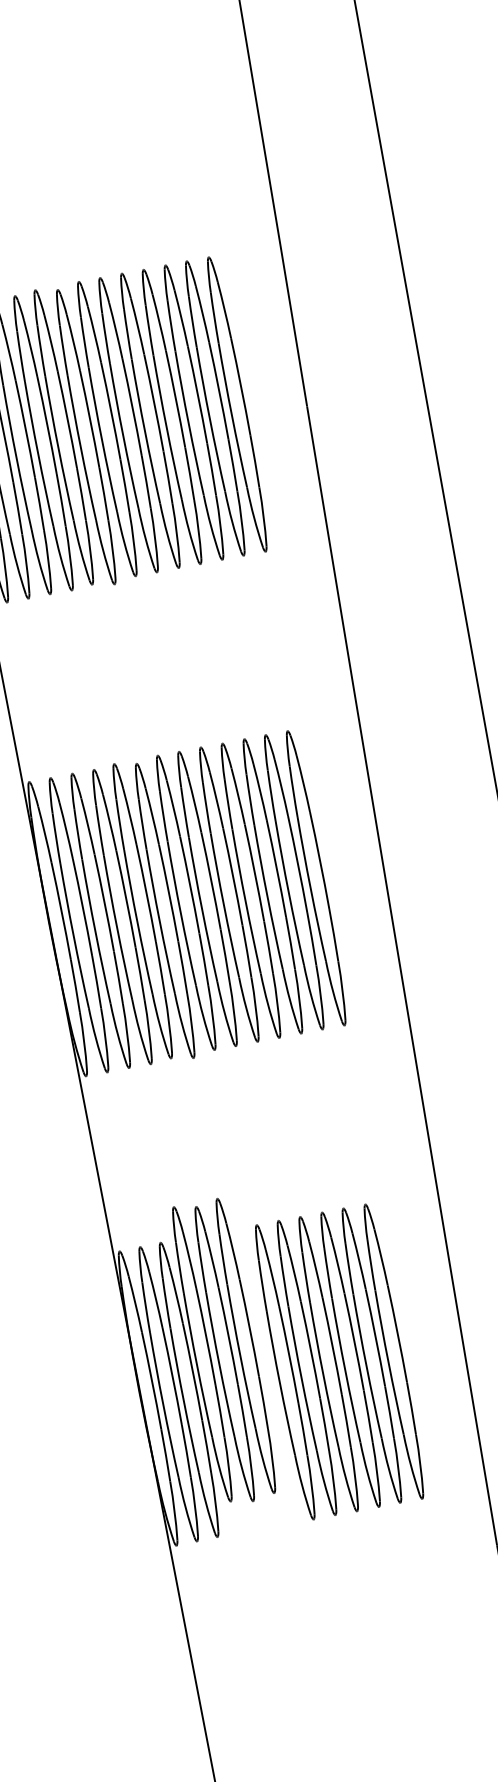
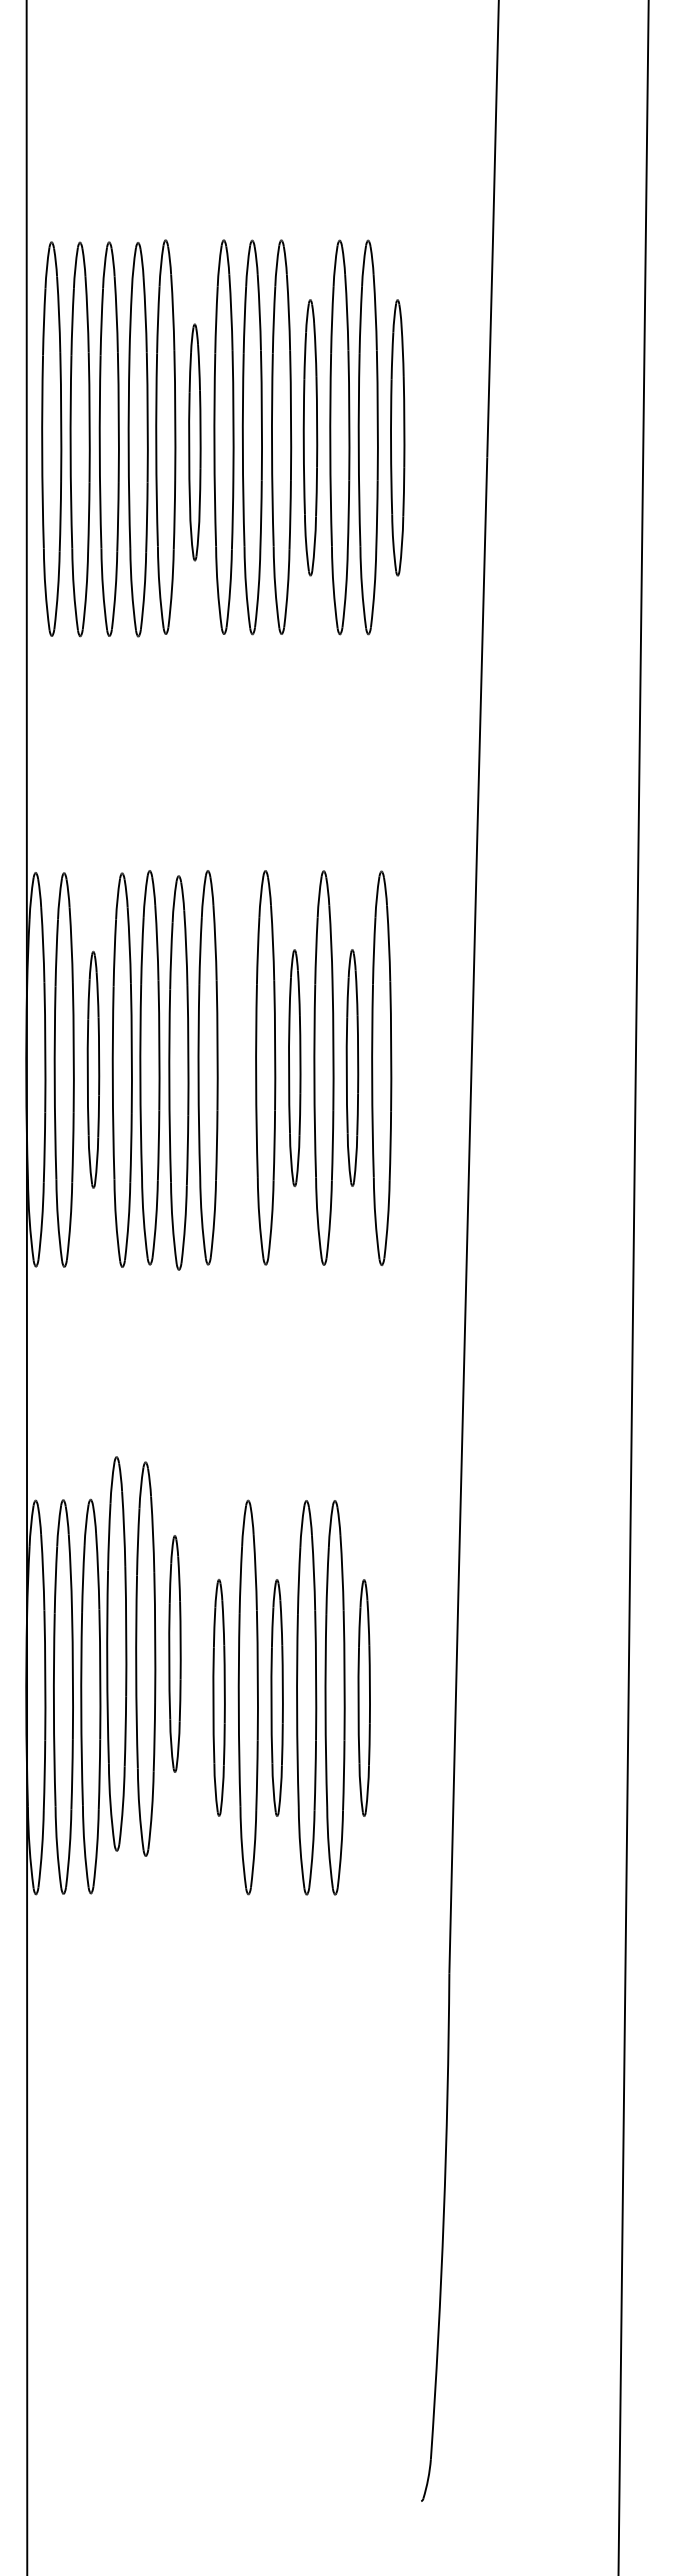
part: (237, 404) -> (397, 437), size x0.7
part: (172, 416) -> (310, 437), size x0.7
part: (86, 437) -> (194, 442), size x0.6
part: (294, 881) -> (352, 1067), size x0.6
part: (250, 890) -> (294, 1067), size x0.6
part: (207, 898) -> (236, 1067), removed
part: (100, 920) -> (93, 1069), size x0.6
part: (245, 1345) -> (174, 1653), size x0.6
part: (393, 1351) -> (363, 1697), size x0.6
part: (328, 1363) -> (276, 1697), size x0.6
part: (284, 1372) -> (218, 1697), size x0.6

